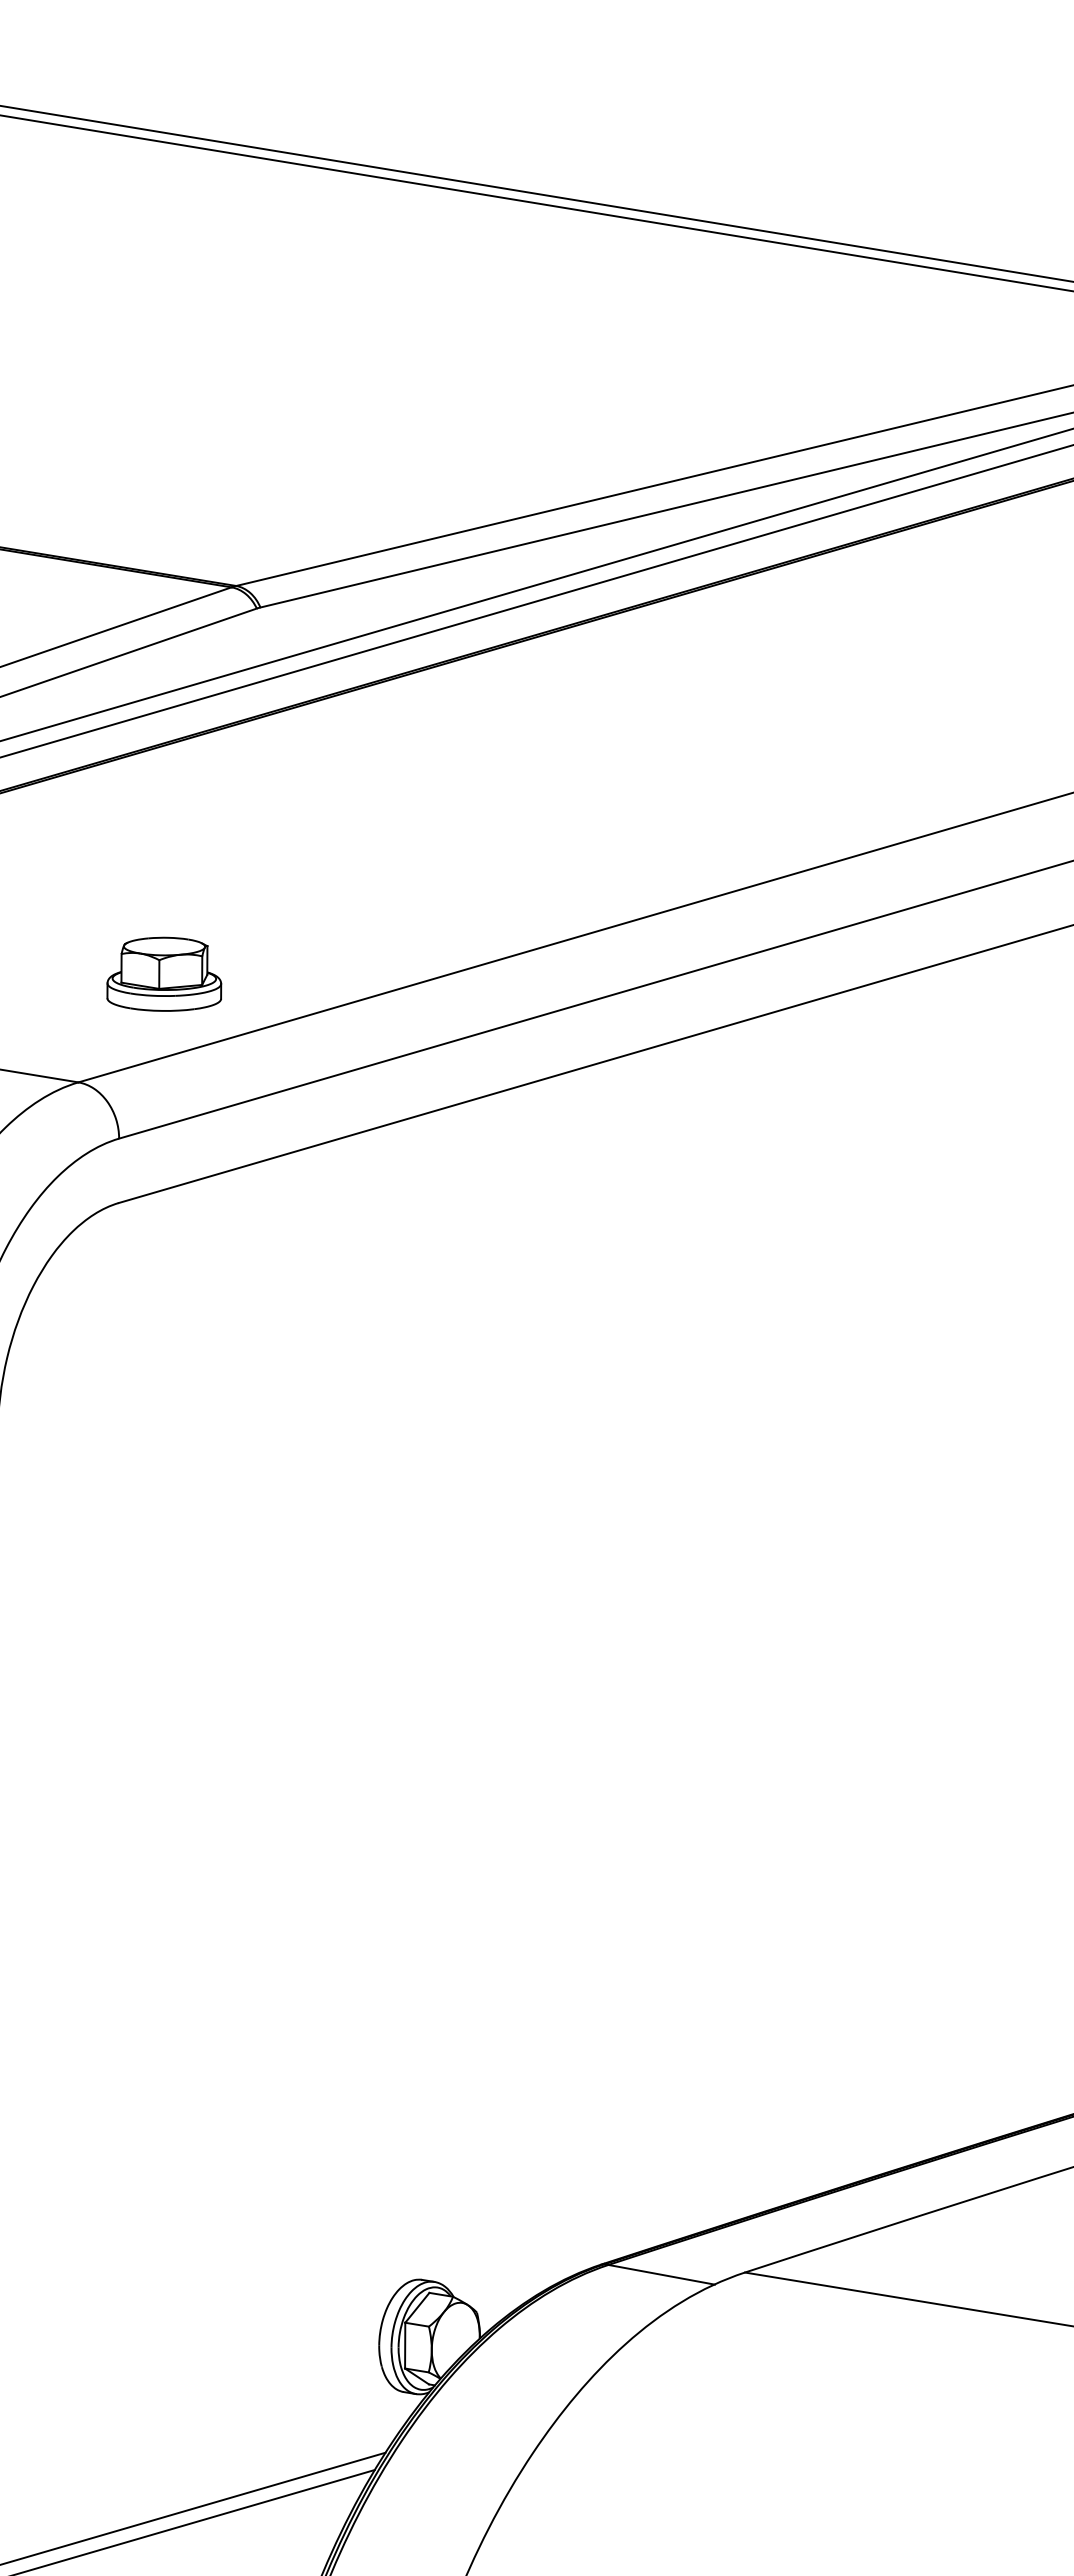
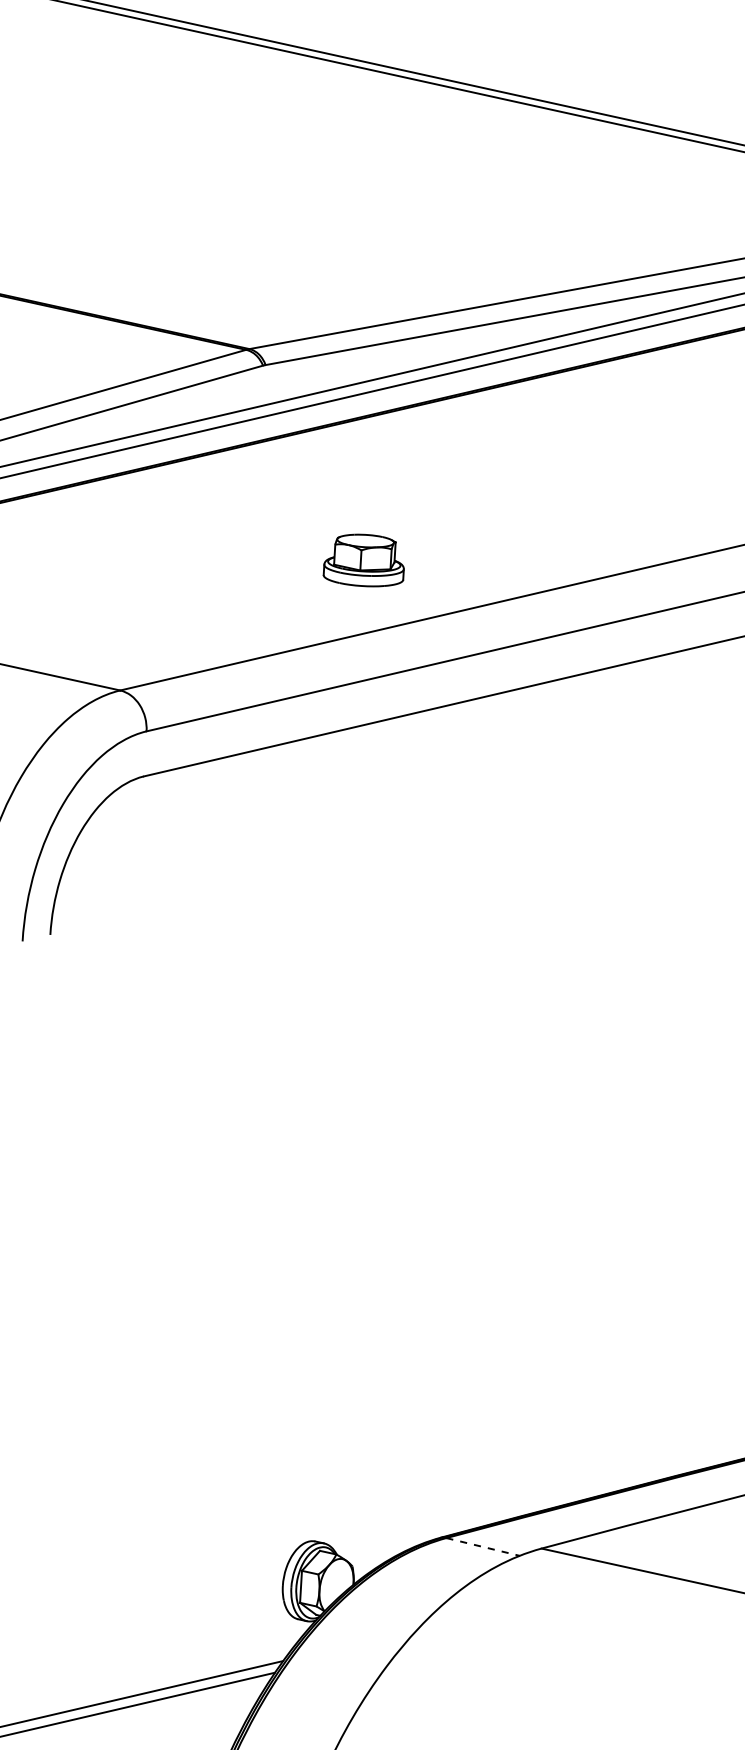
part: (164, 973) -> (364, 559), moved
line: (662, 2274) -> (483, 1546), solid -> dashed

